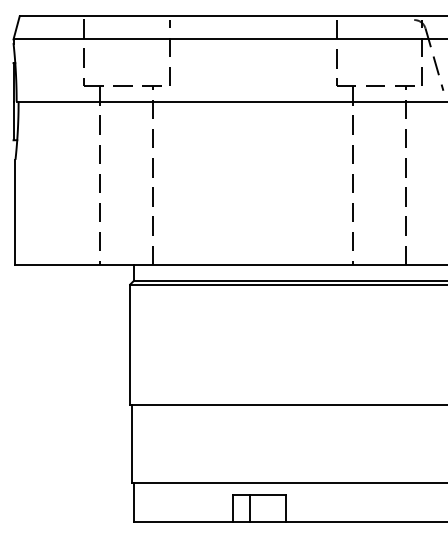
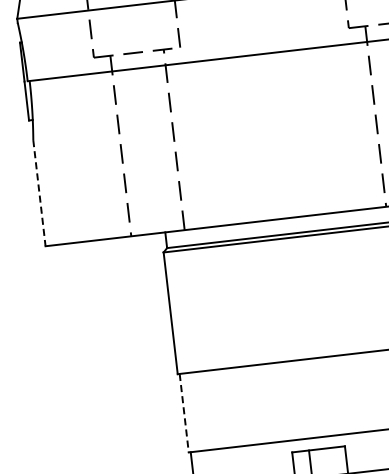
line: (15, 212) -> (39, 193), solid -> dashed
line: (132, 444) -> (184, 413), solid -> dashed

